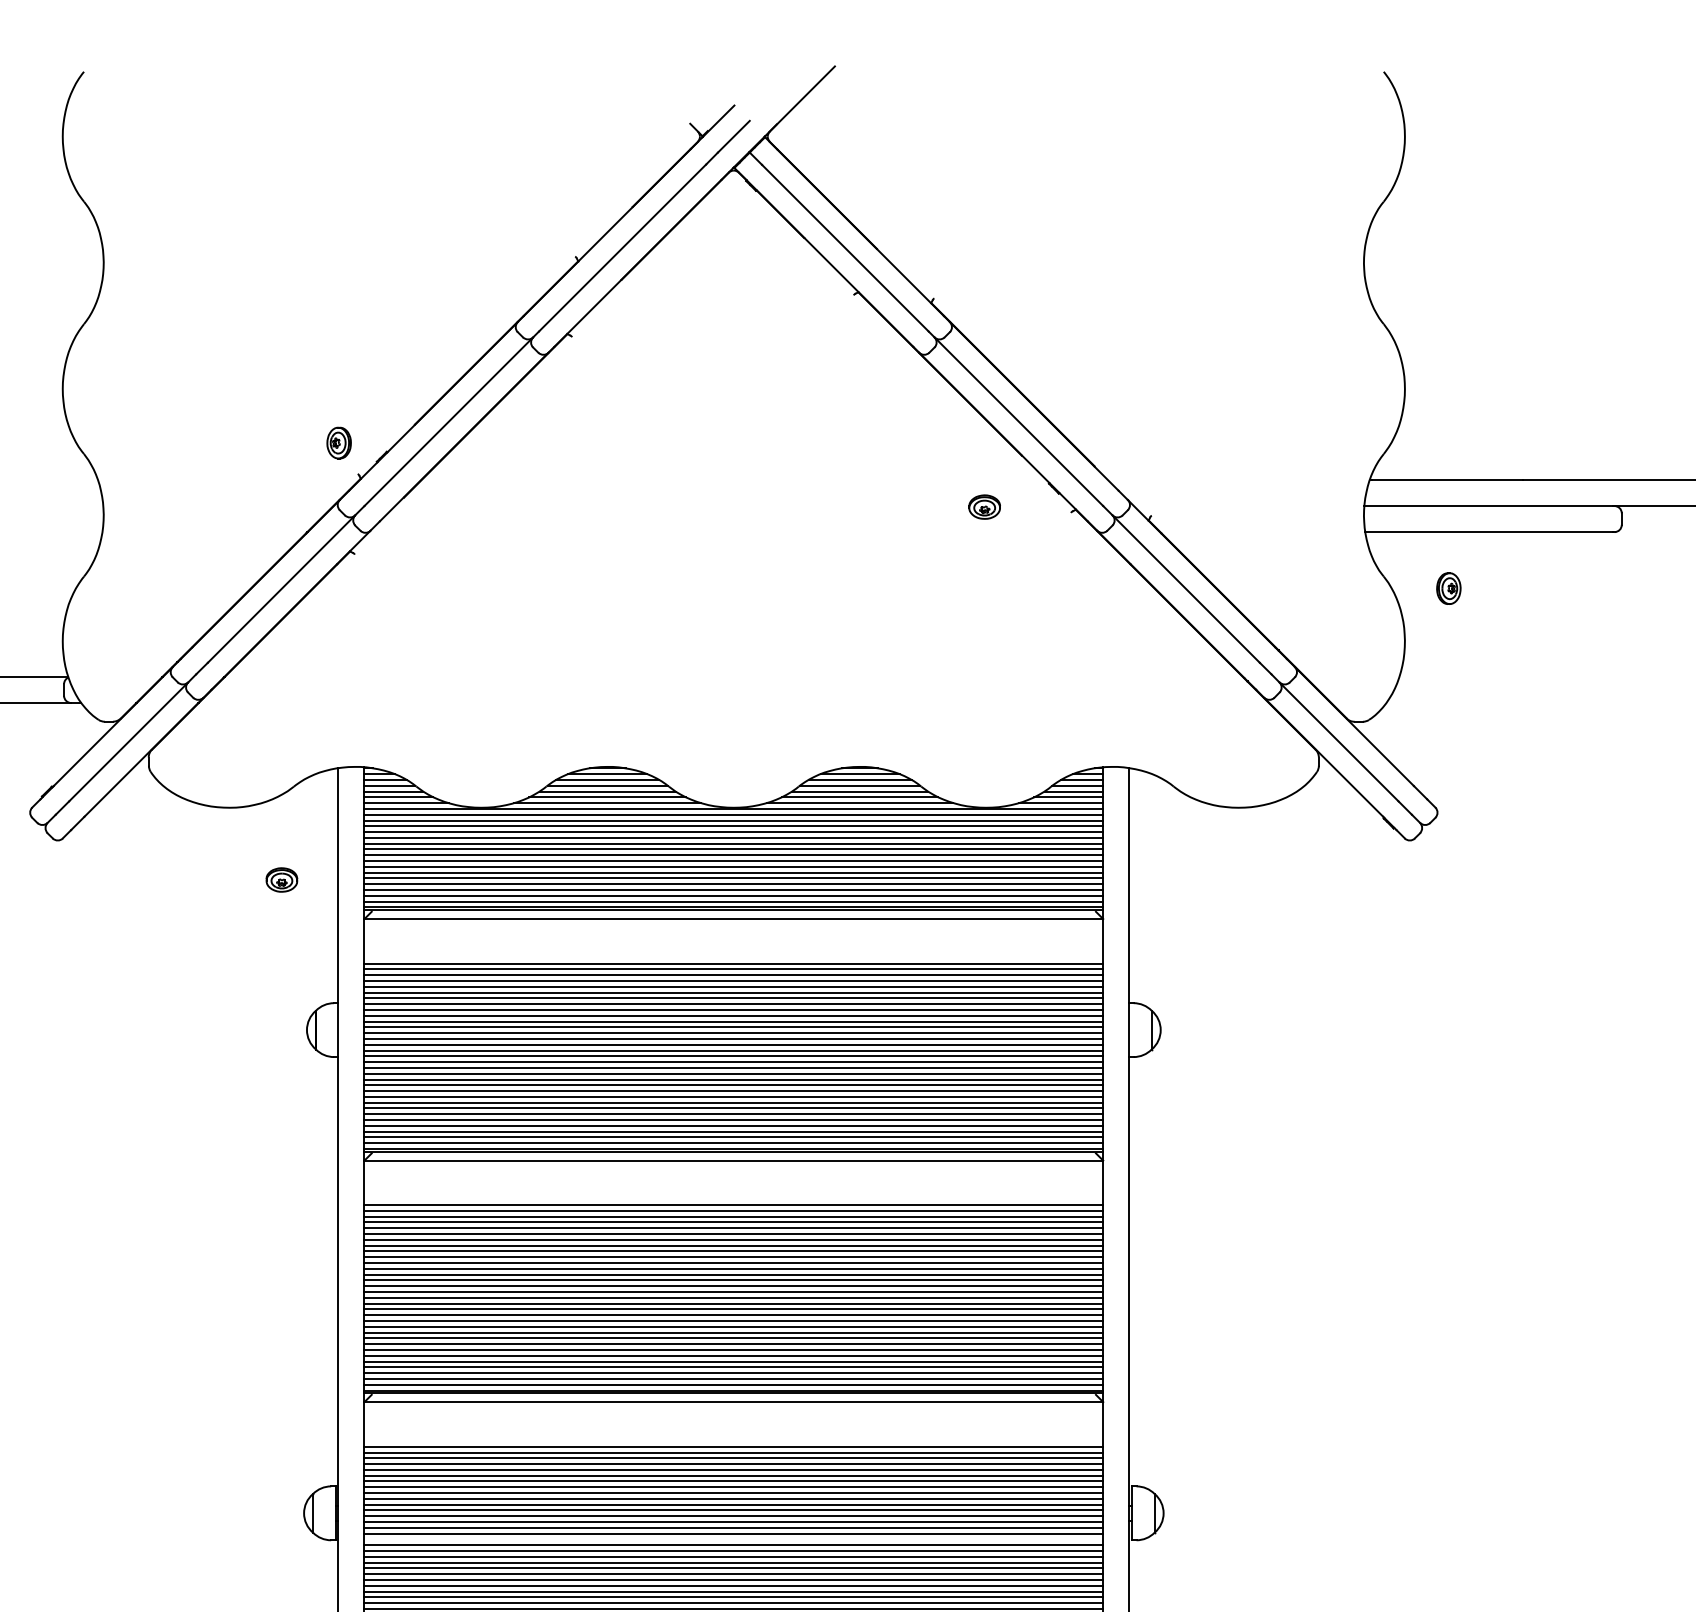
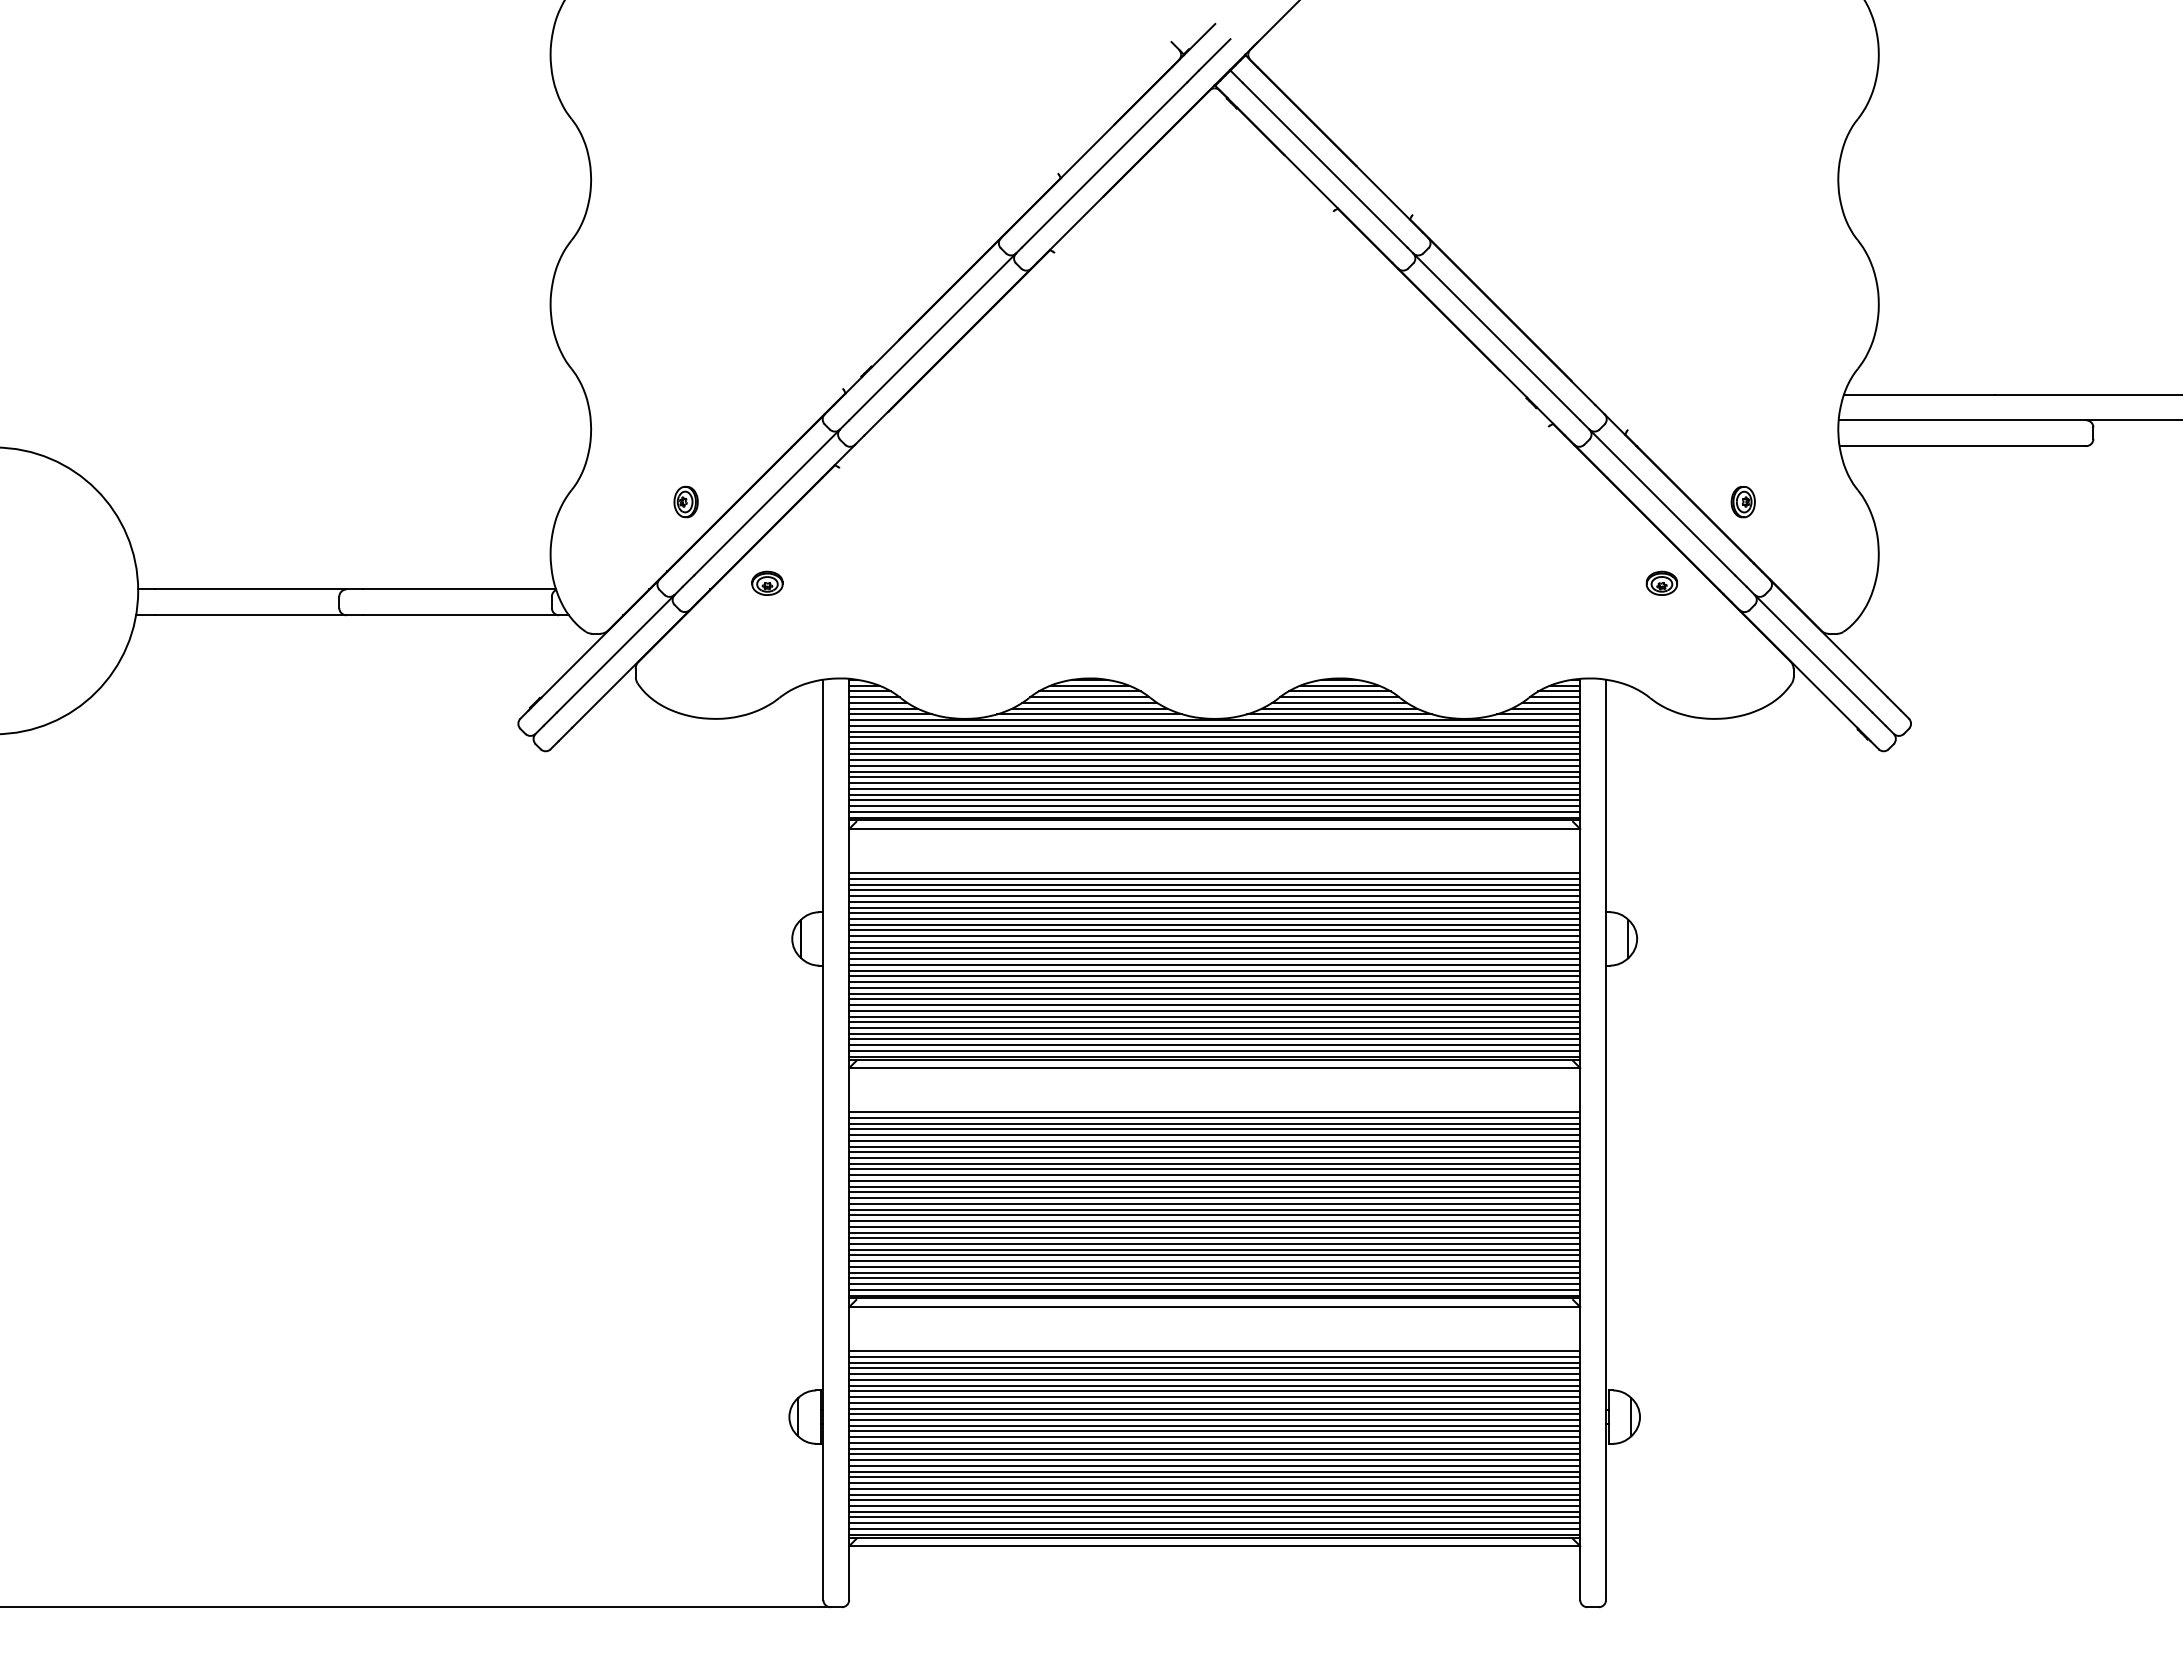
part: (338, 443) -> (685, 502), moved
part: (984, 506) -> (1661, 582), moved
part: (1448, 589) -> (1742, 502), moved
part: (281, 879) -> (767, 582), moved
line: (733, 1538) -> (1214, 1442), added

